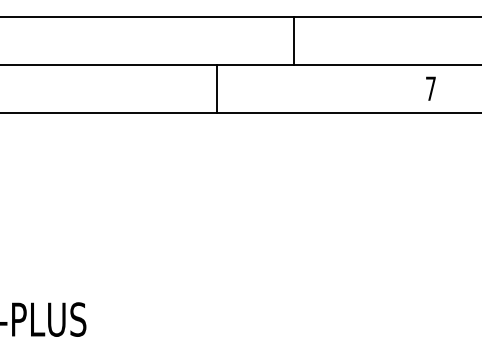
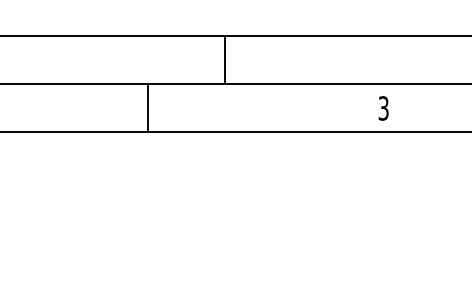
line: (294, 40) -> (225, 60), moved
line: (217, 88) -> (148, 108), moved
text: (430, 88) -> (383, 108), 7 -> 3

